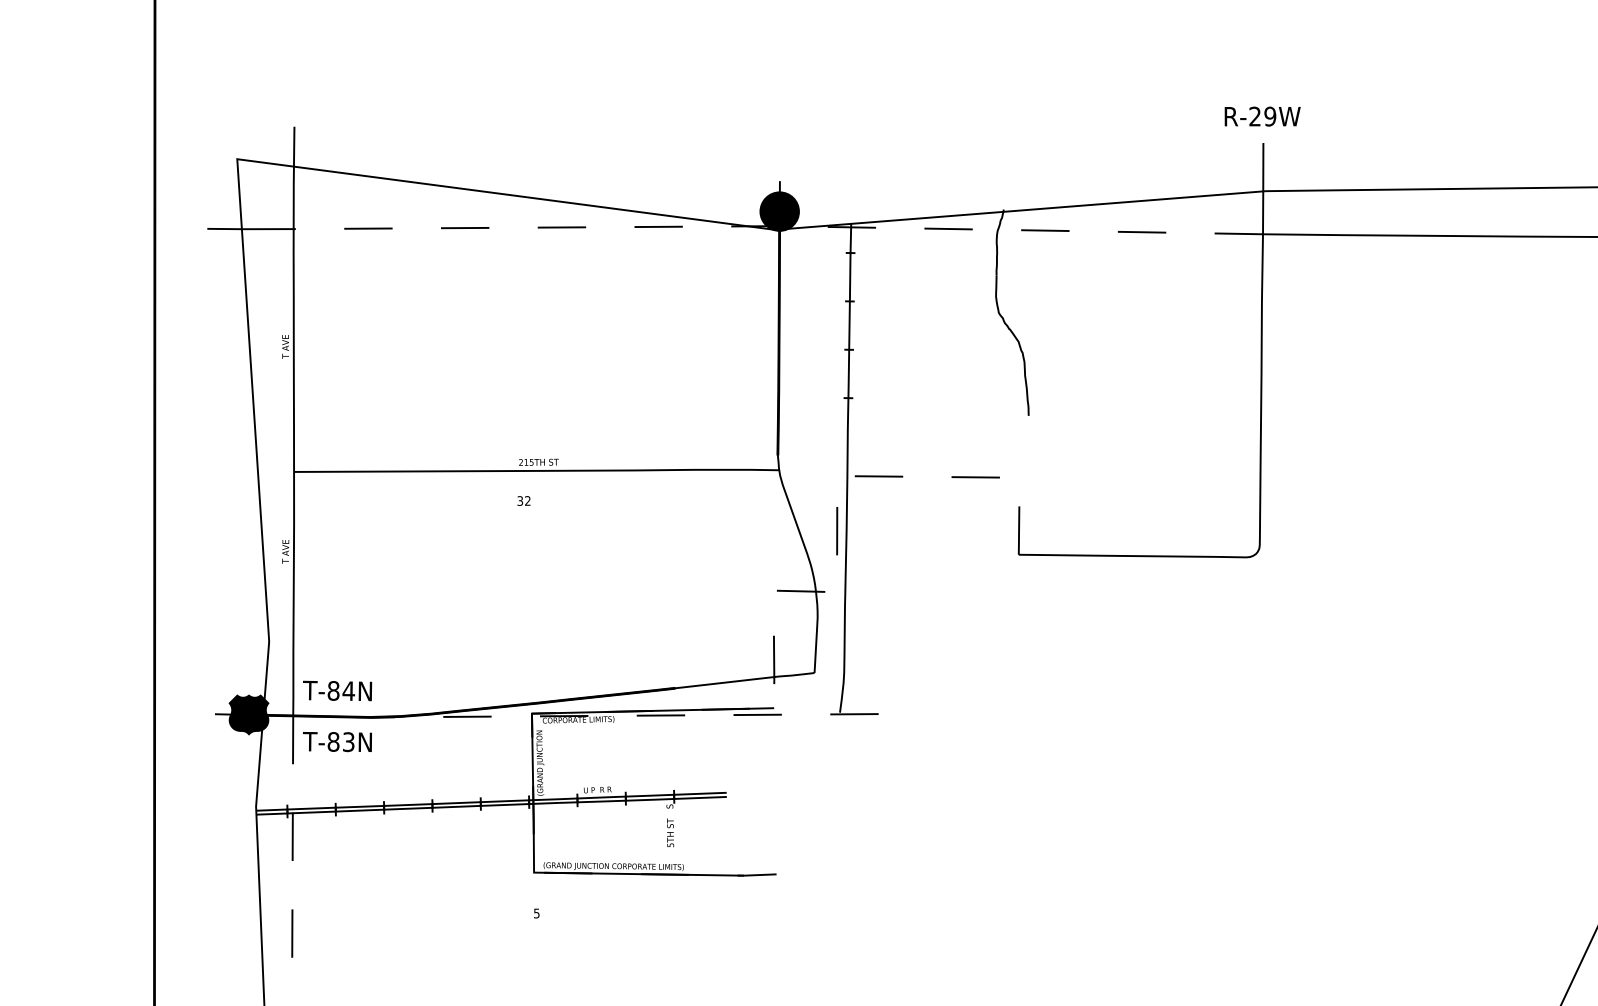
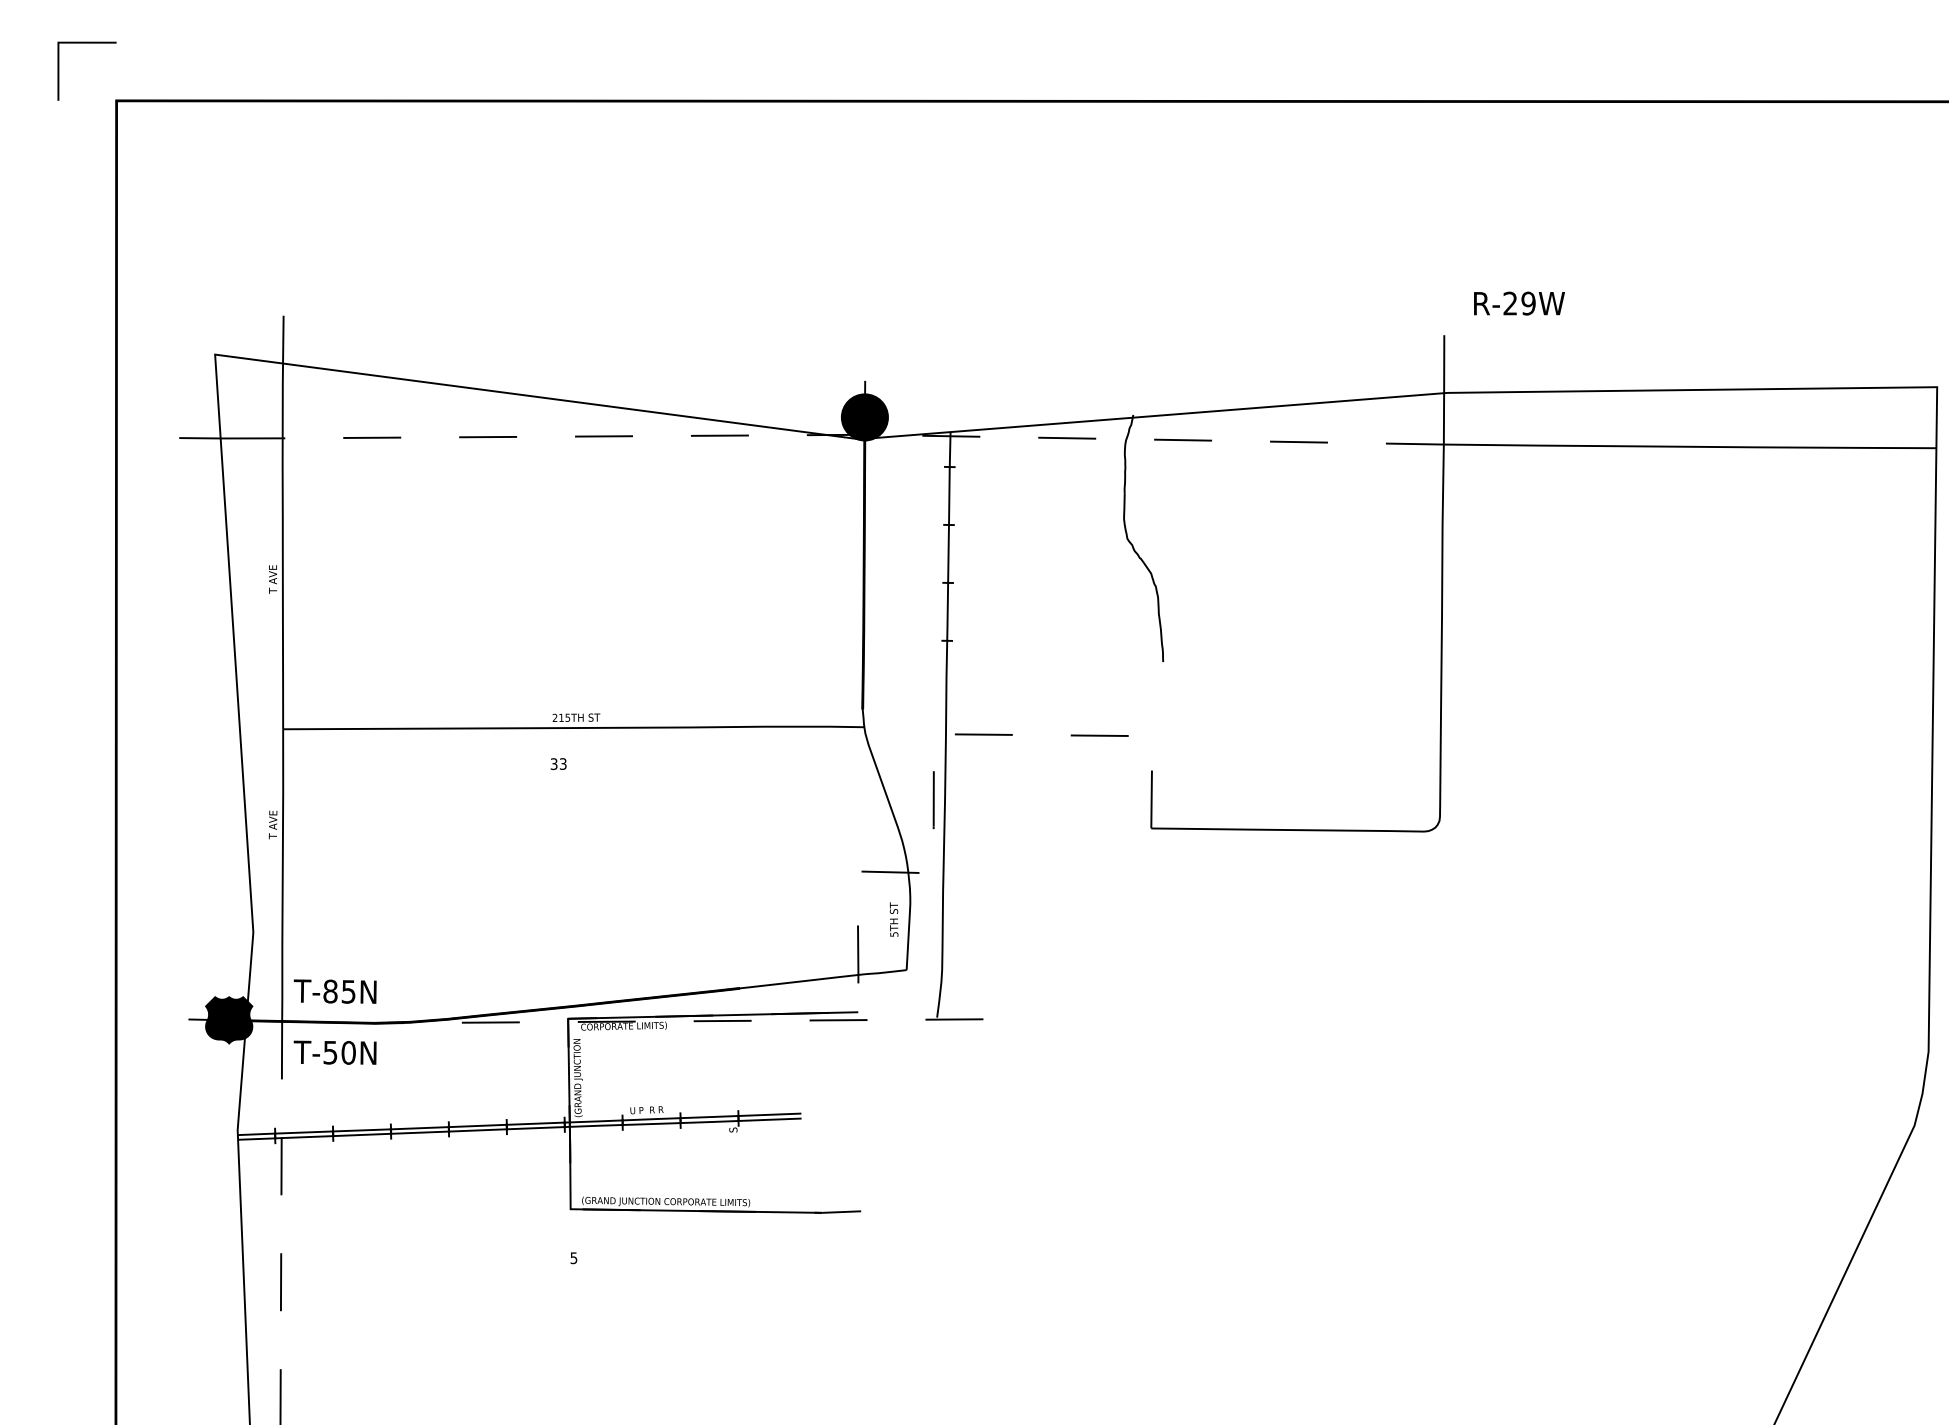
text: (1262, 116) -> (1519, 303), moved
text: (527, 501) -> (562, 764), 32 -> 33
text: (348, 690) -> (348, 991), T-84N -> T-85N
text: (341, 741) -> (339, 1052), T-83N -> T-50N
text: (670, 832) -> (893, 919), moved

